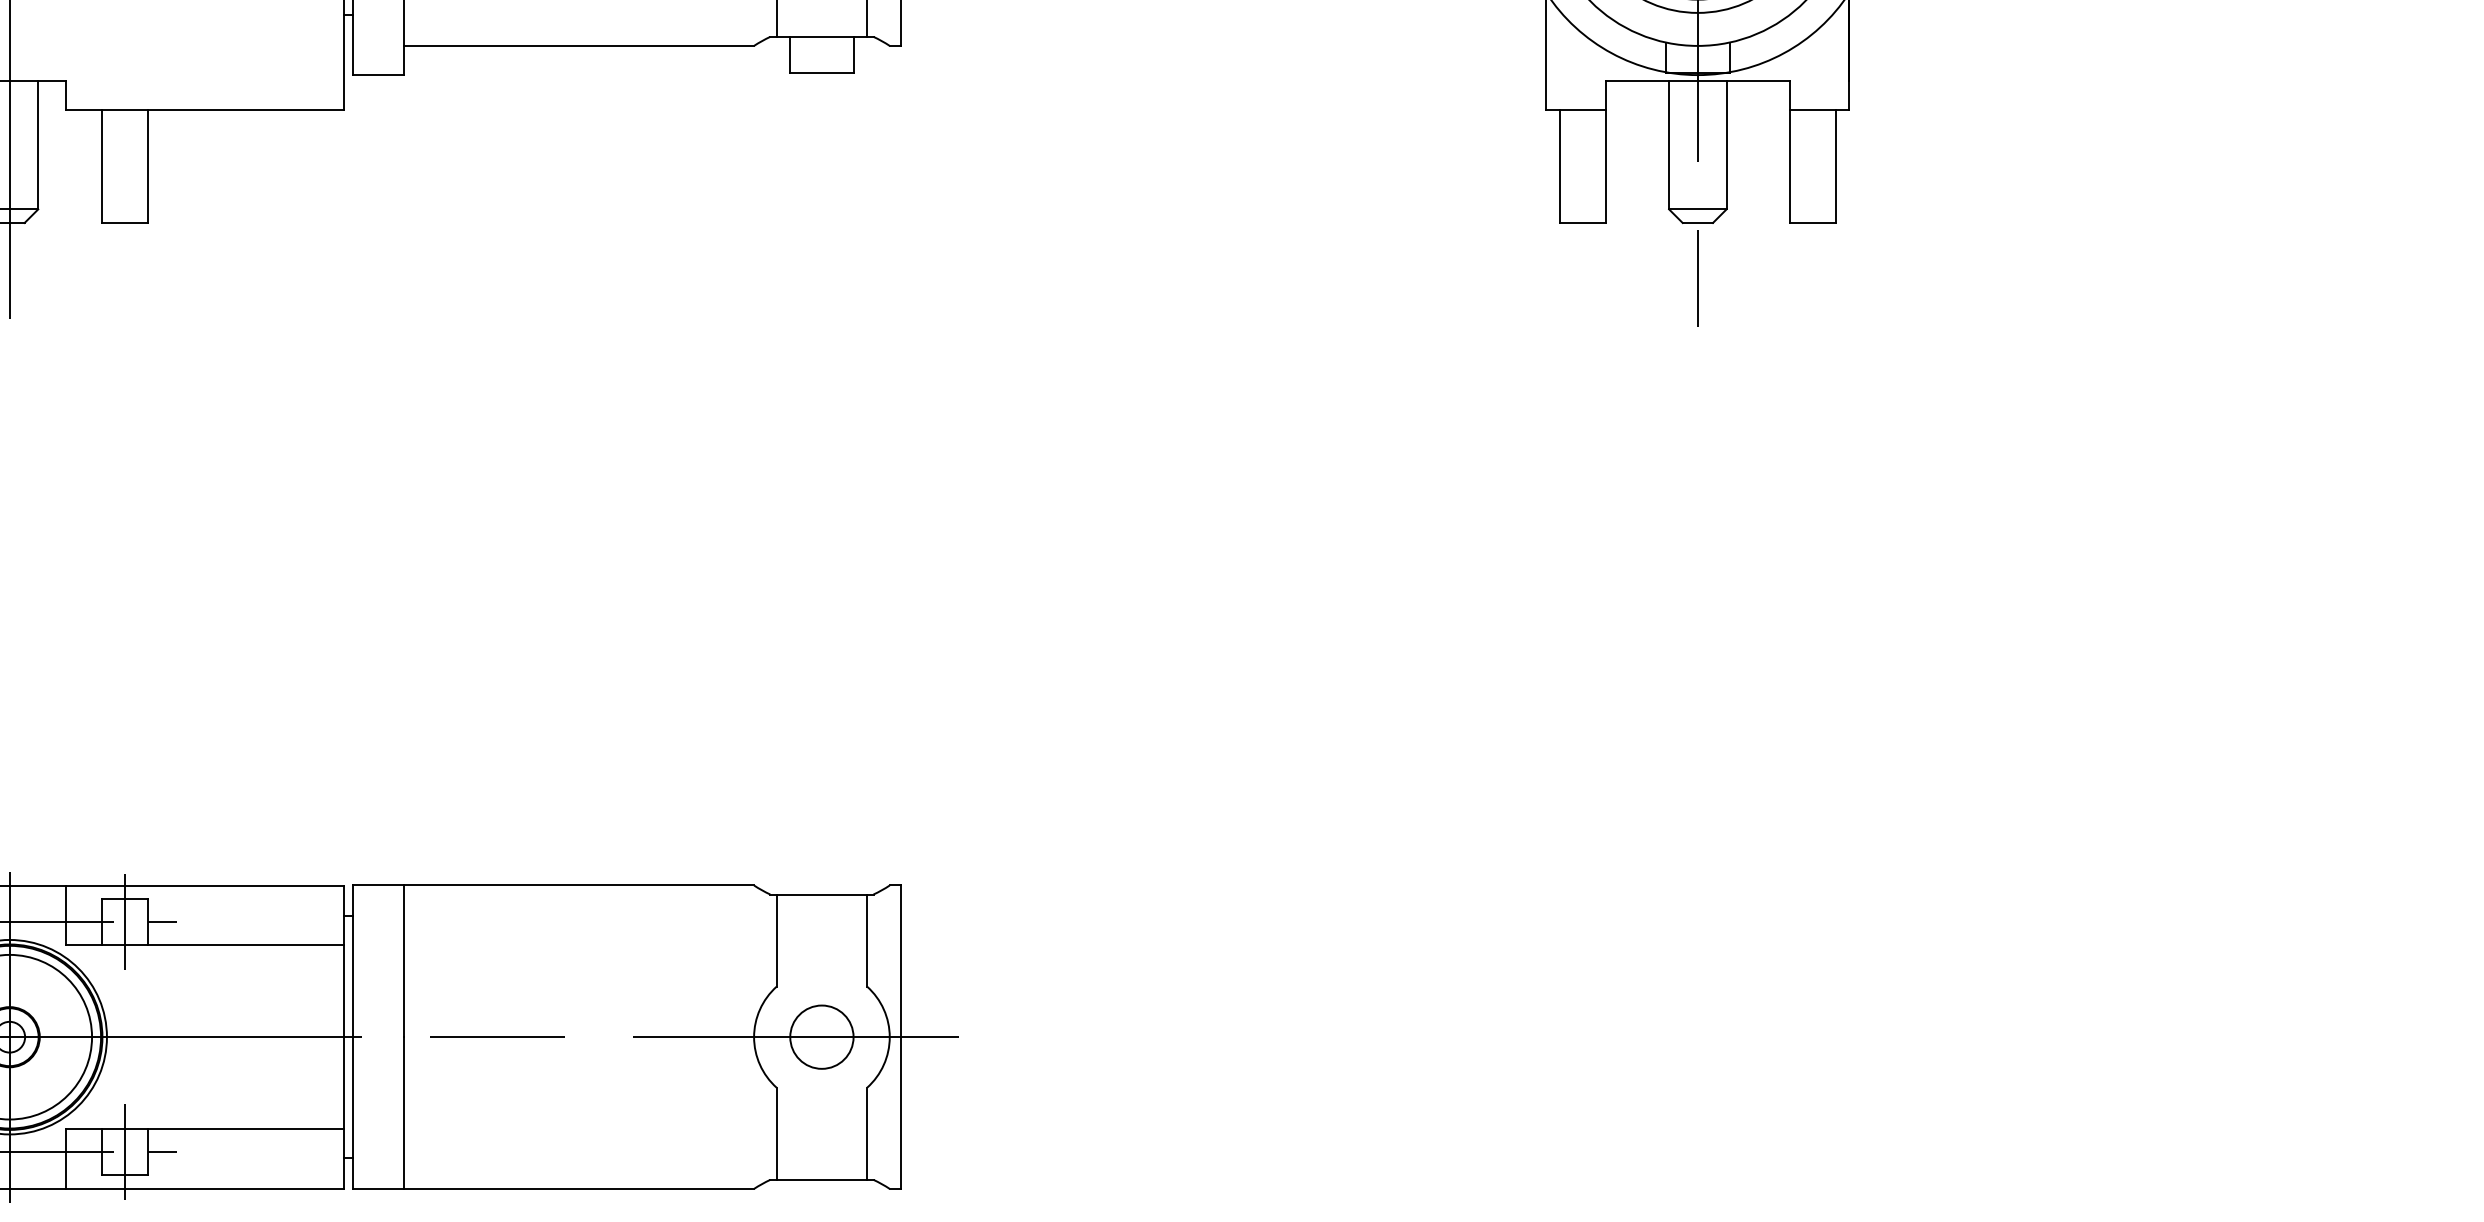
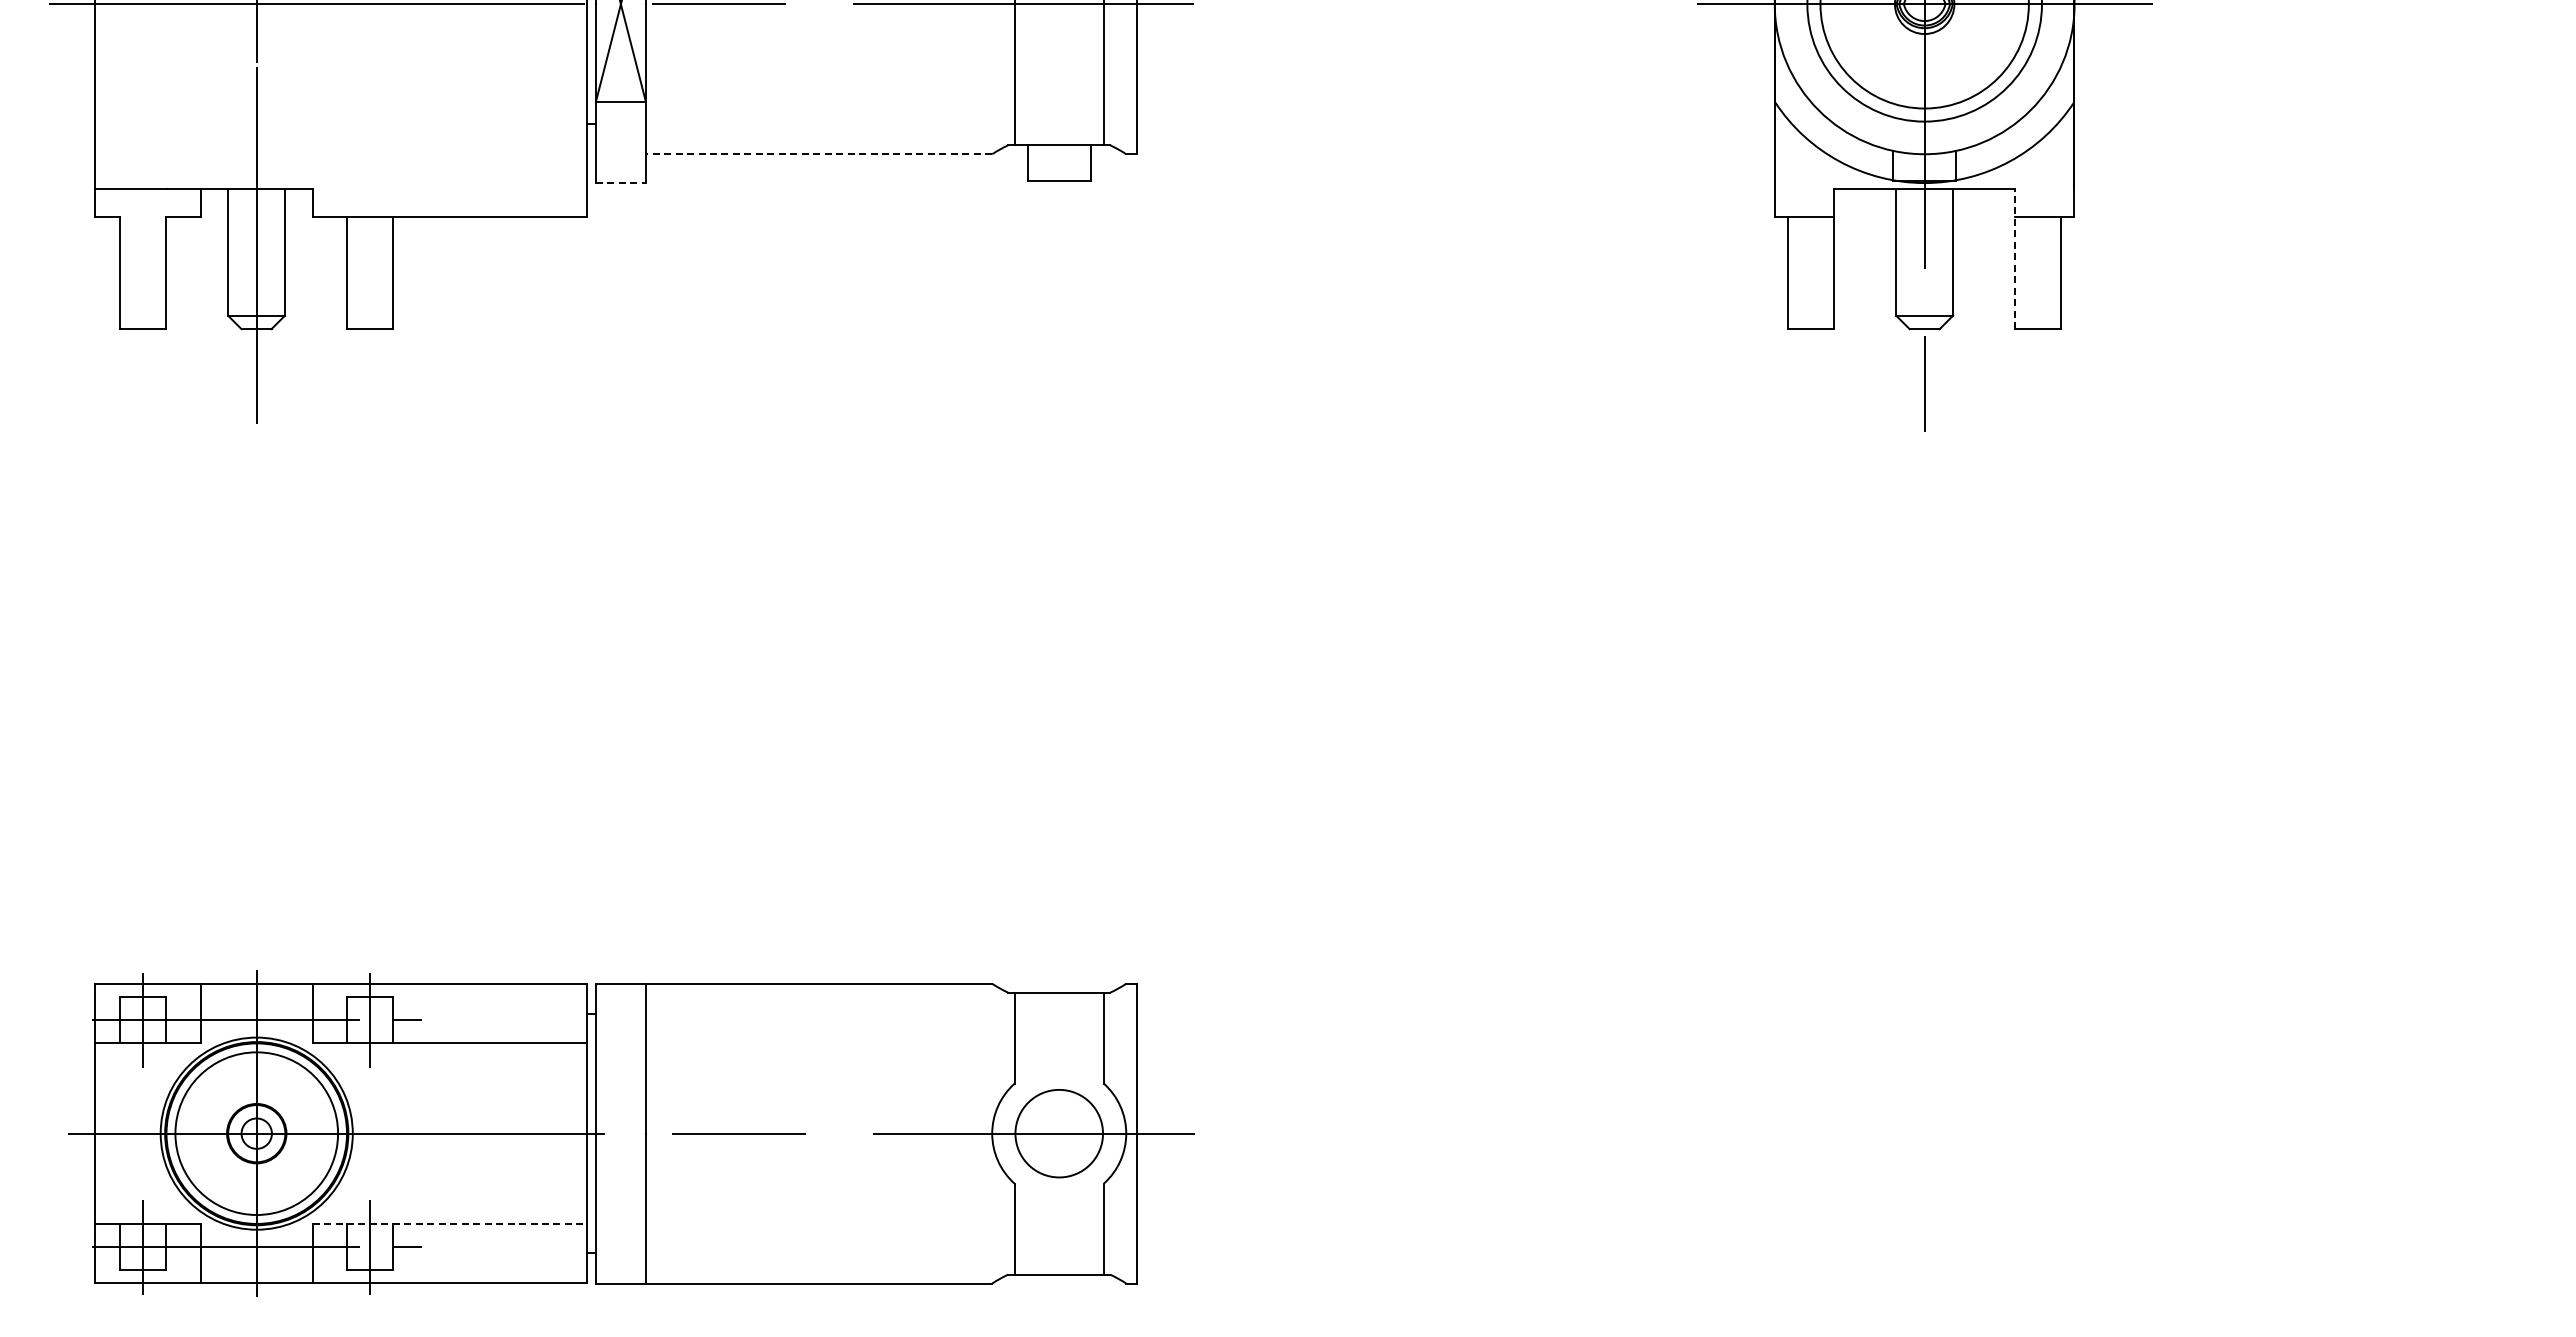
line: (578, 46) -> (818, 154), solid -> dashed
line: (378, 75) -> (621, 183), solid -> dashed
line: (1789, 151) -> (2015, 258), solid -> dashed
circle: (821, 1037) -> (1058, 1133), size x1.4
line: (205, 1129) -> (450, 1224), solid -> dashed

